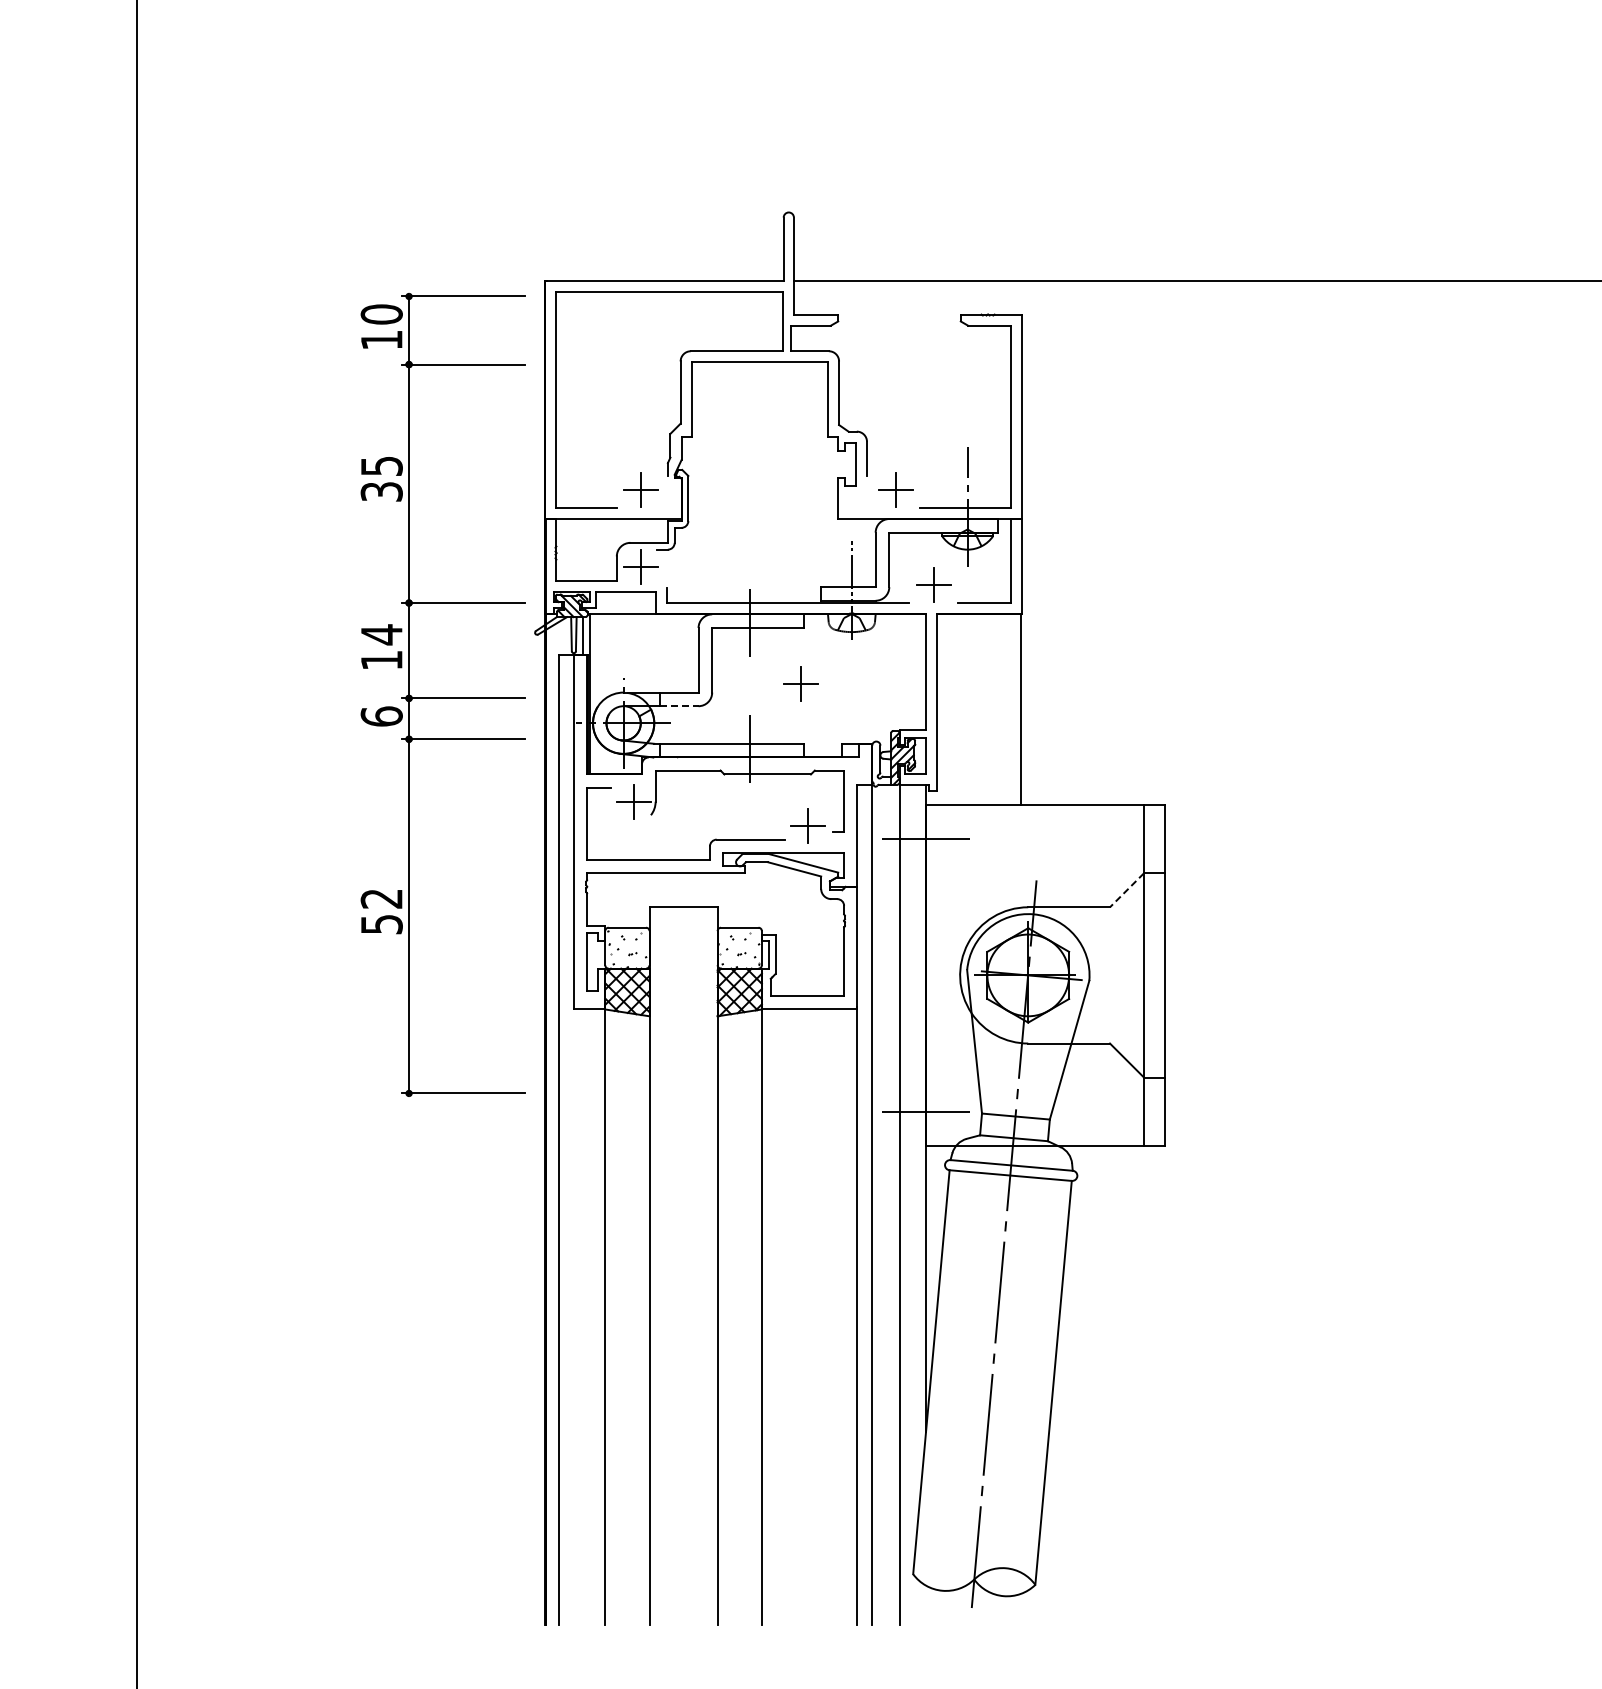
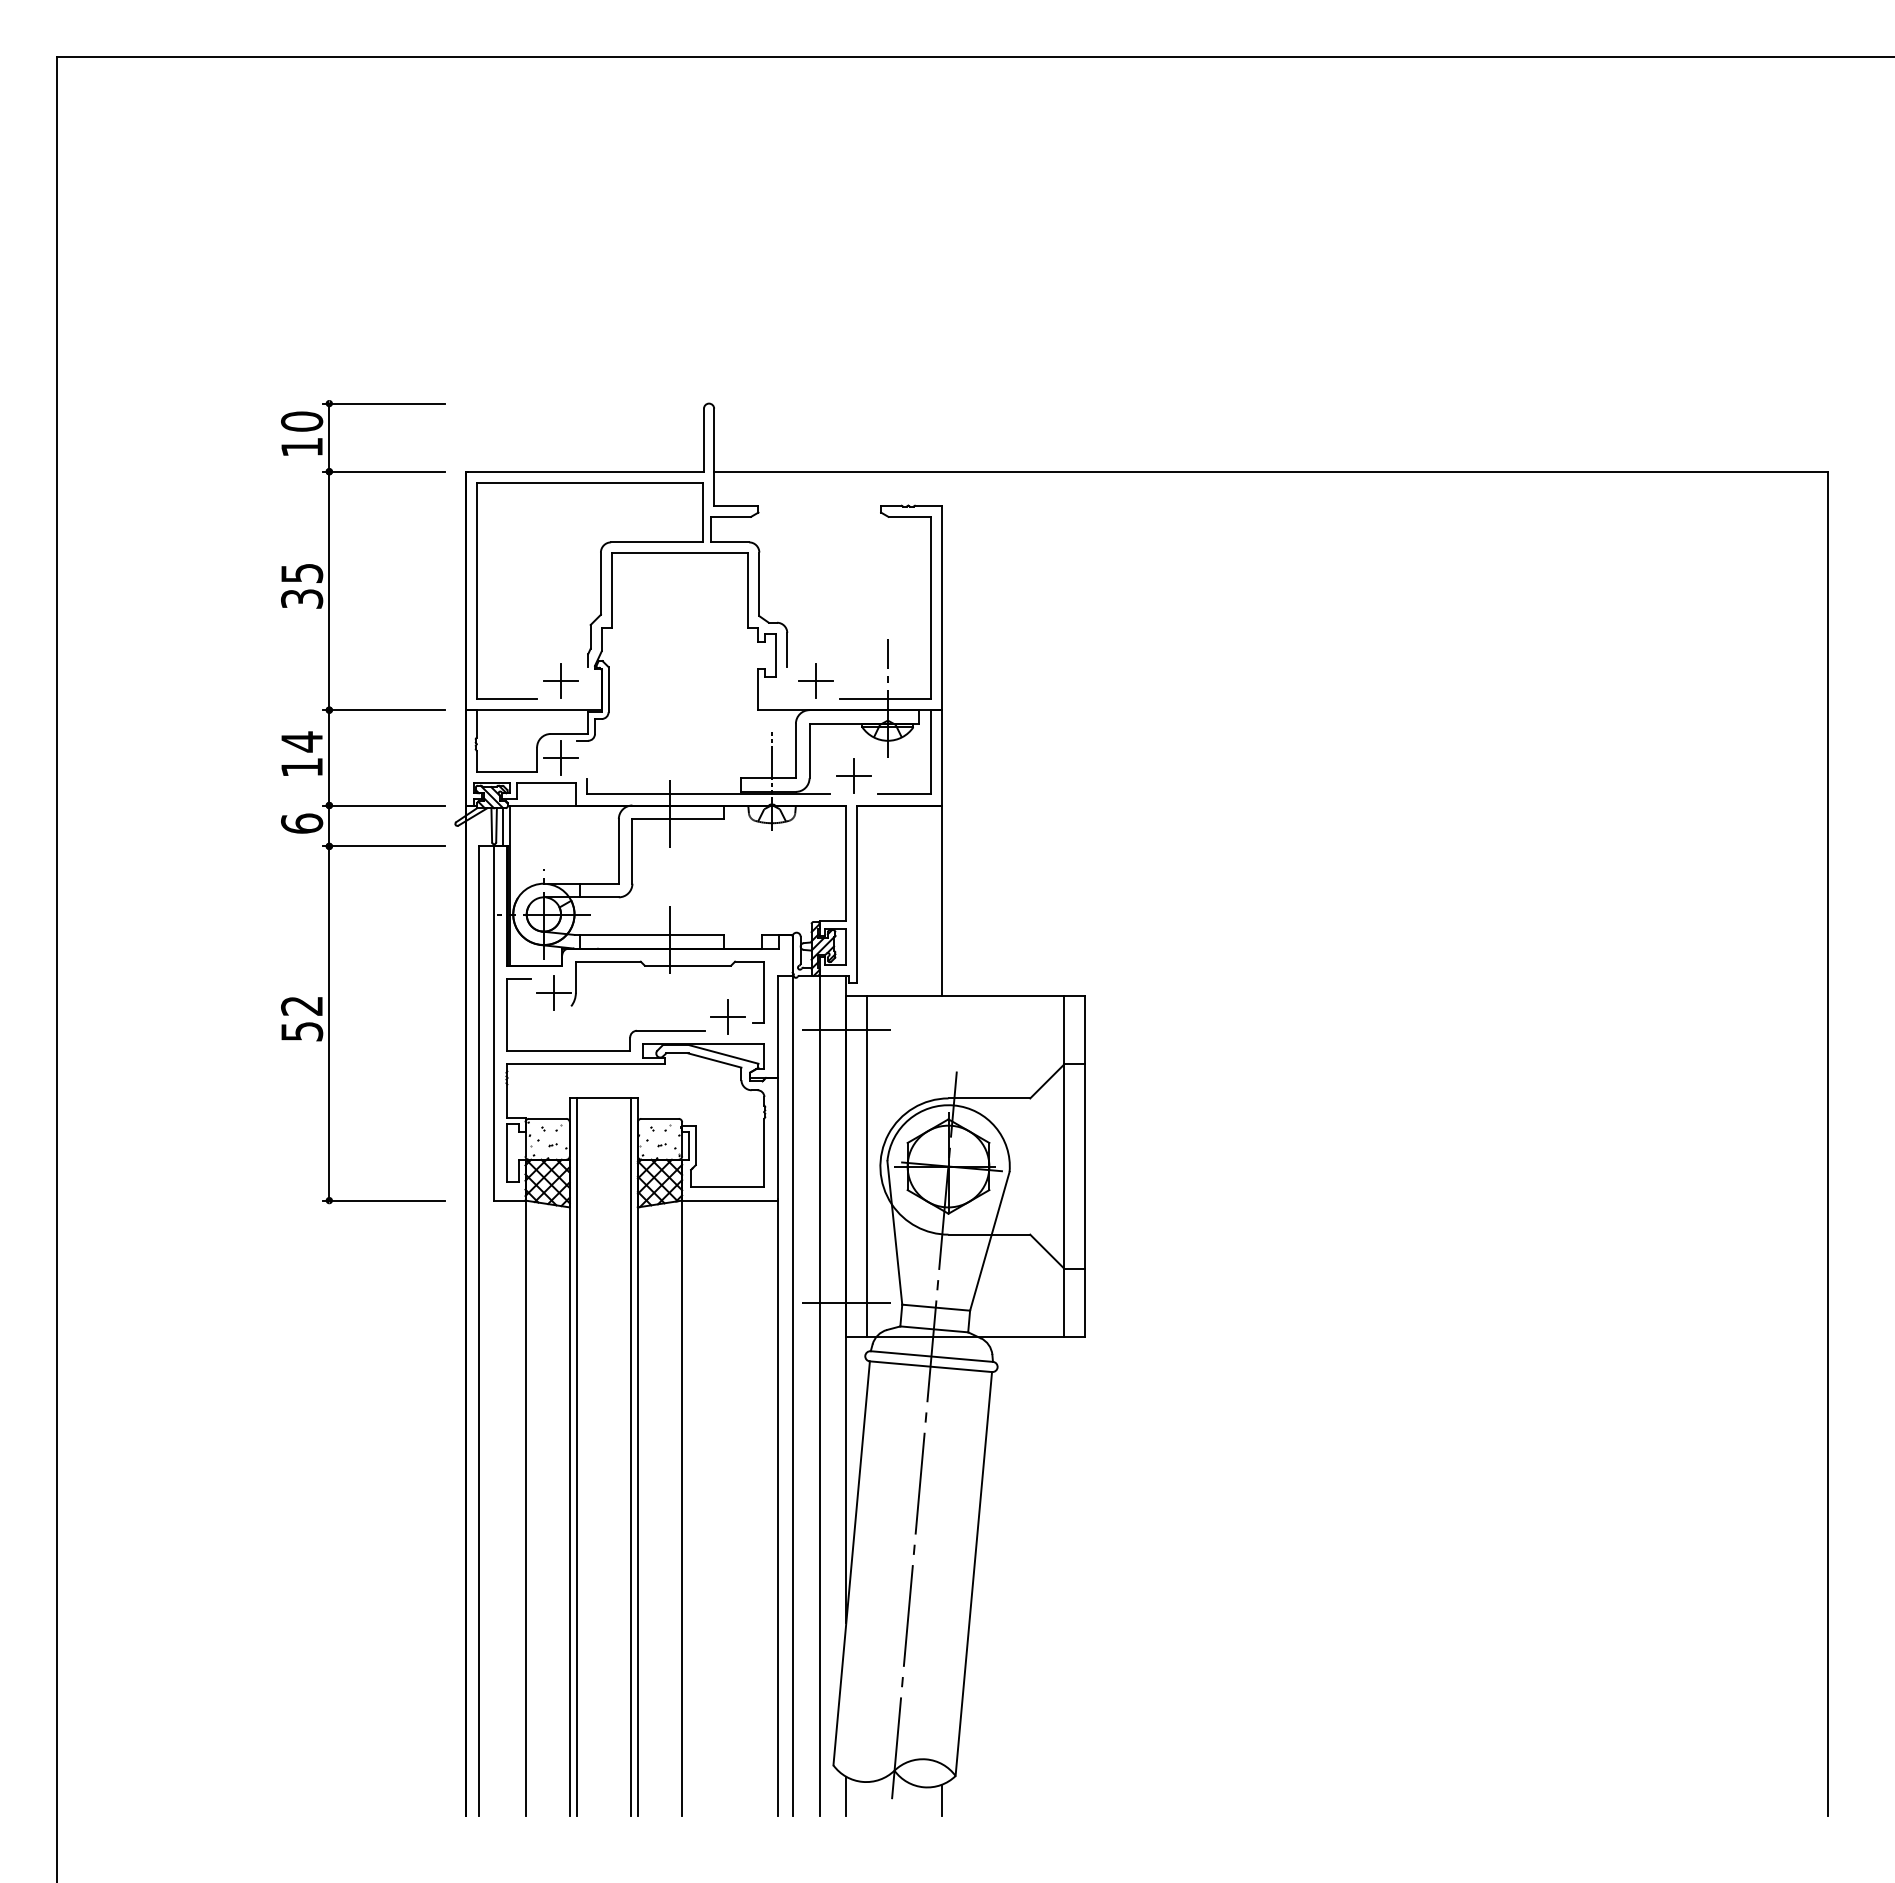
part: (800, 683) -> (720, 874), removed
part: (443, 695) -> (363, 802), moved
line: (679, 706) -> (599, 897), dashed -> solid
line: (1126, 890) -> (1046, 1081), dashed -> solid
line: (946, 975) -> (866, 1166), added
line: (656, 1266) -> (576, 1457), added
line: (711, 1266) -> (631, 1457), added
line: (926, 1605) -> (846, 1796), added
line: (1021, 1609) -> (941, 1800), added

